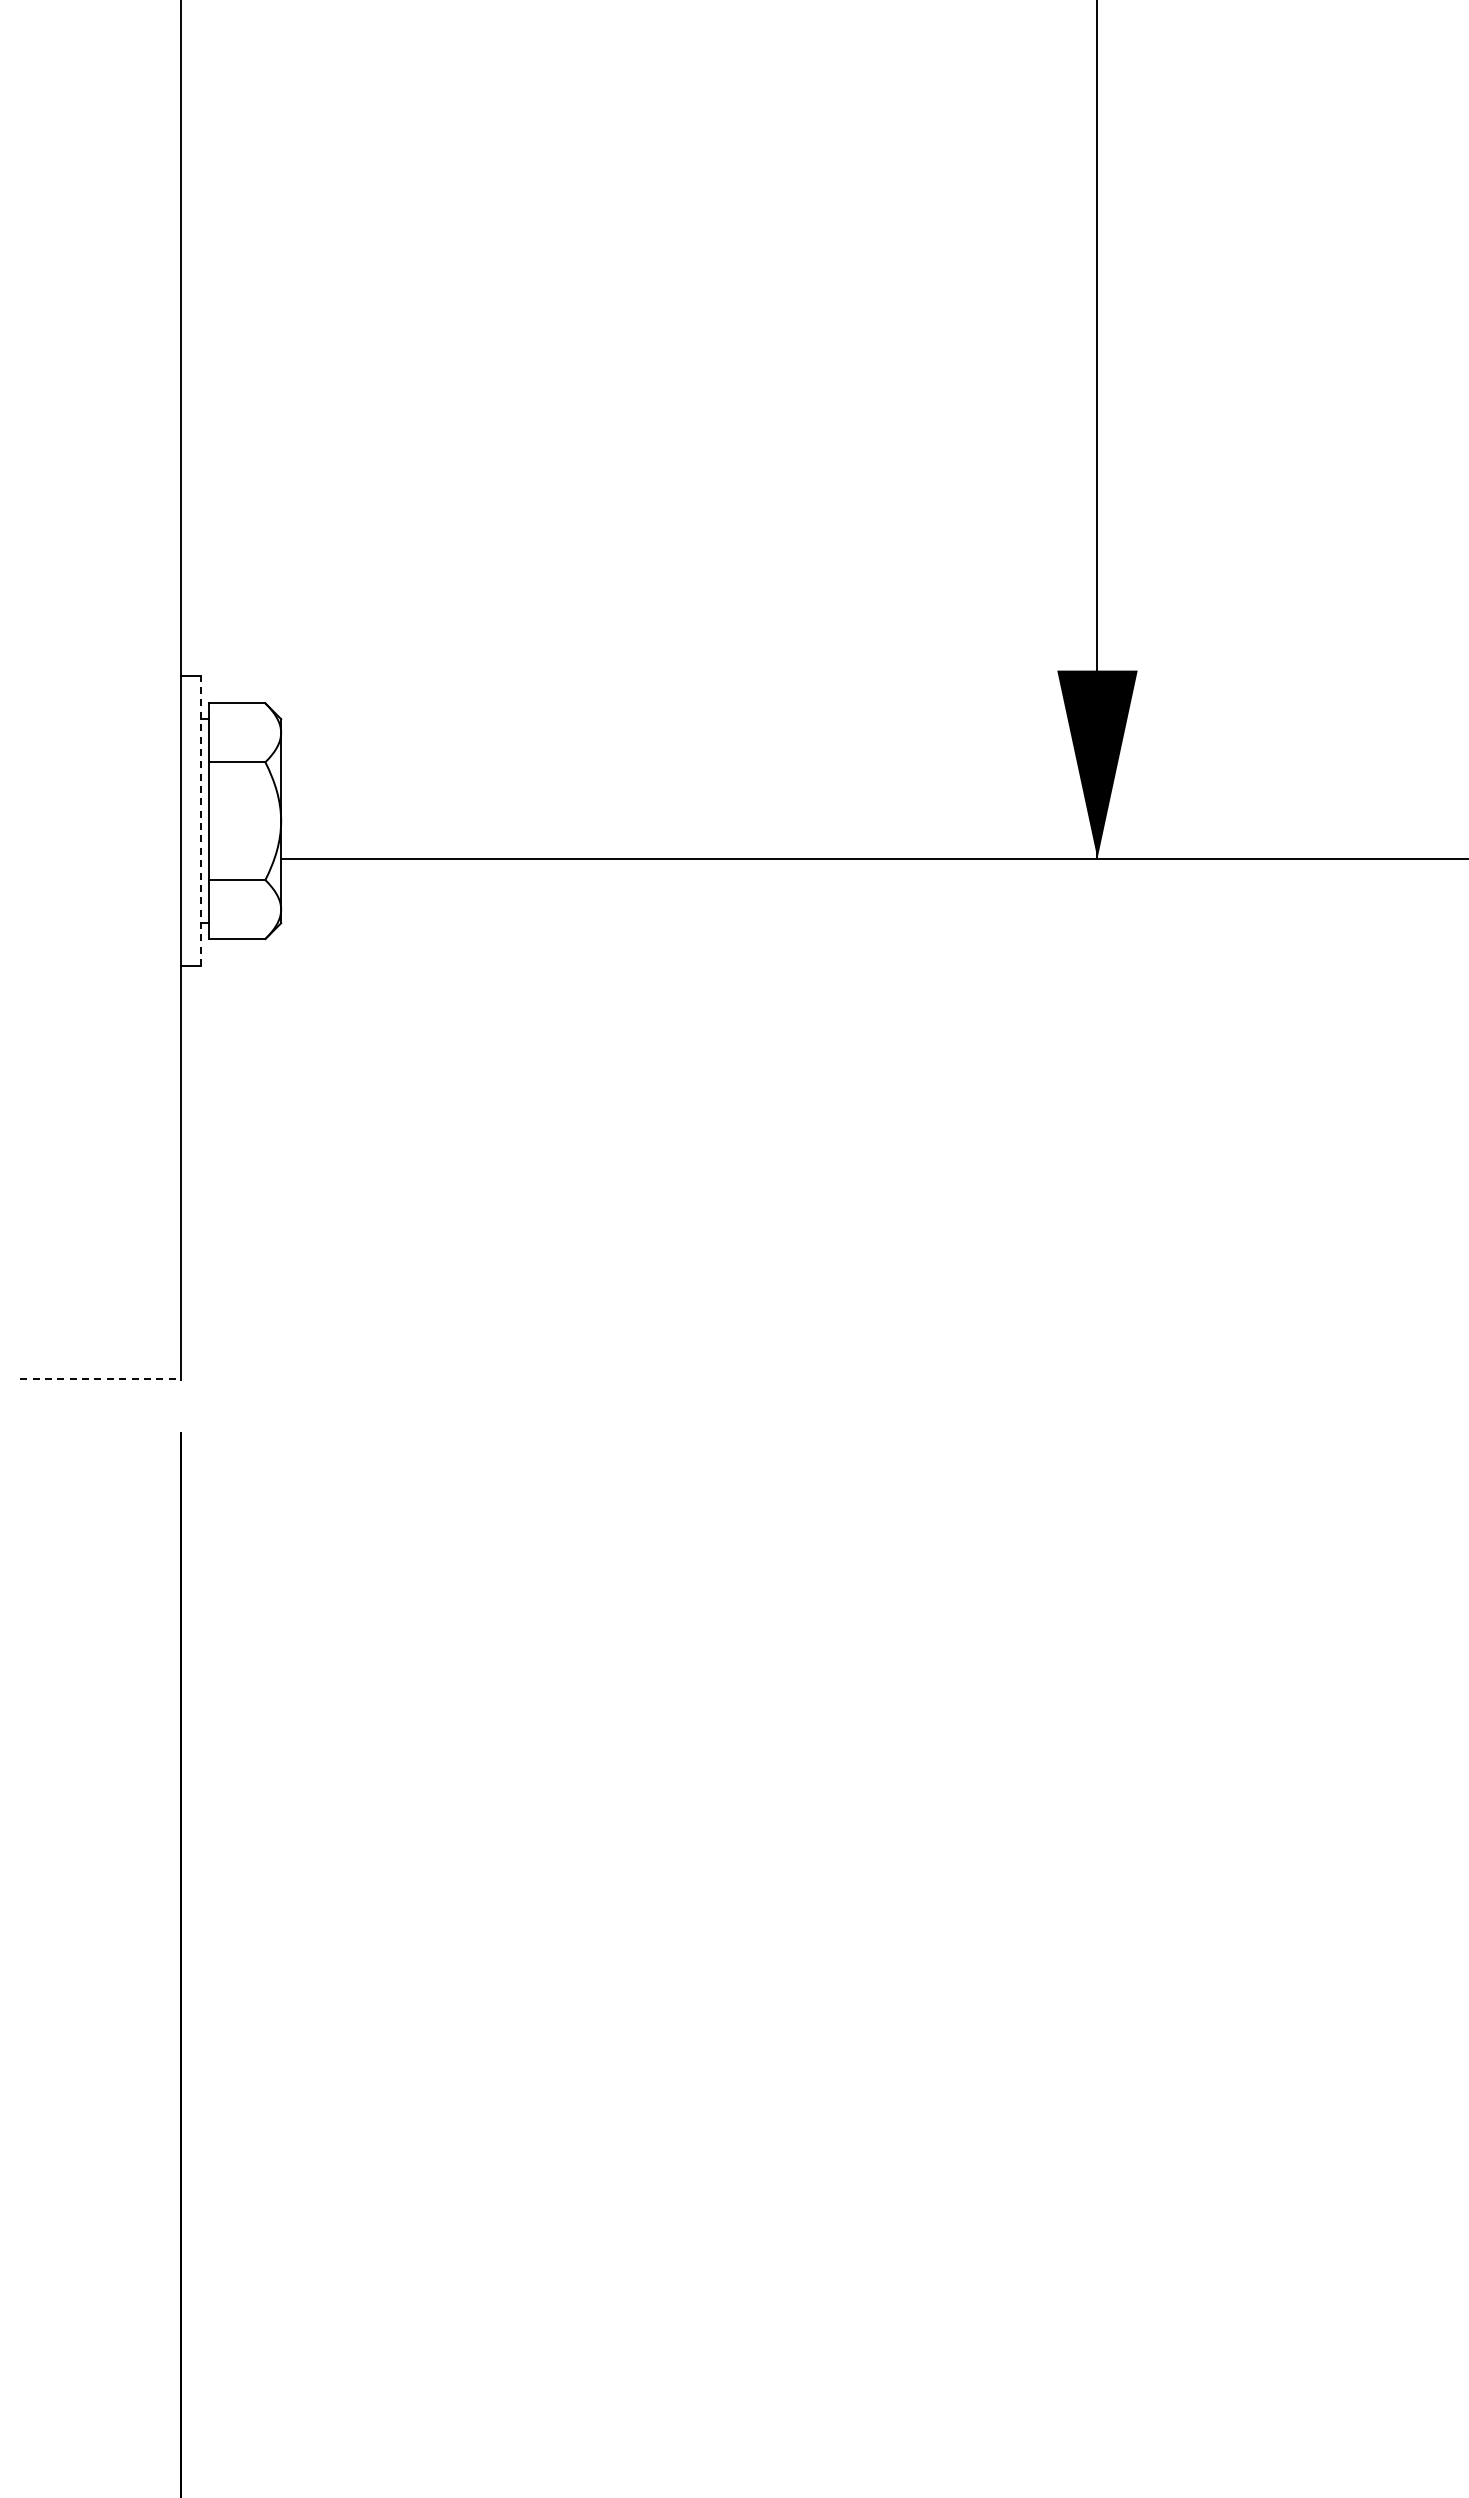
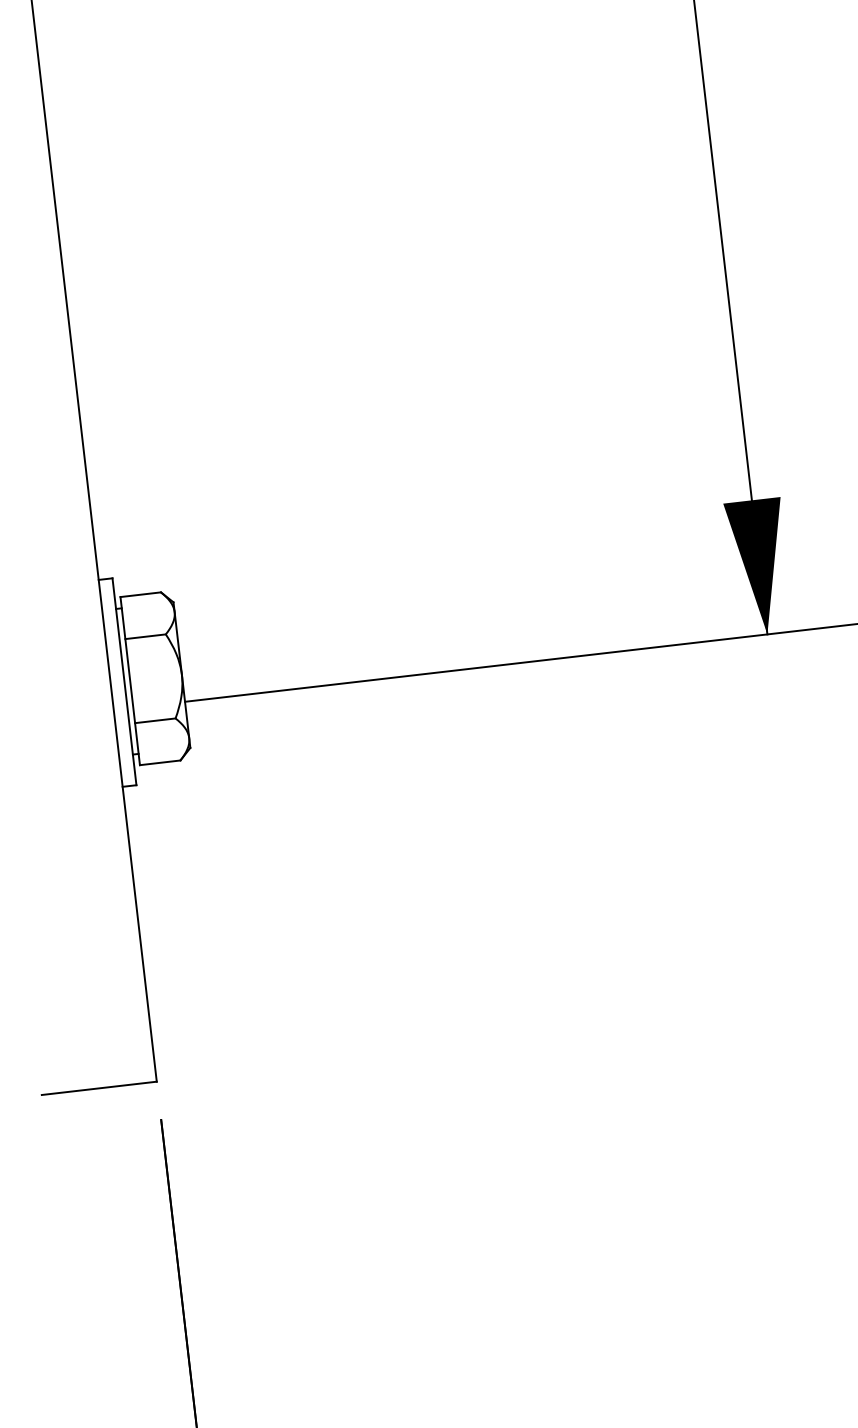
line: (200, 821) -> (124, 682), dashed -> solid
line: (100, 1379) -> (99, 1088), dashed -> solid

